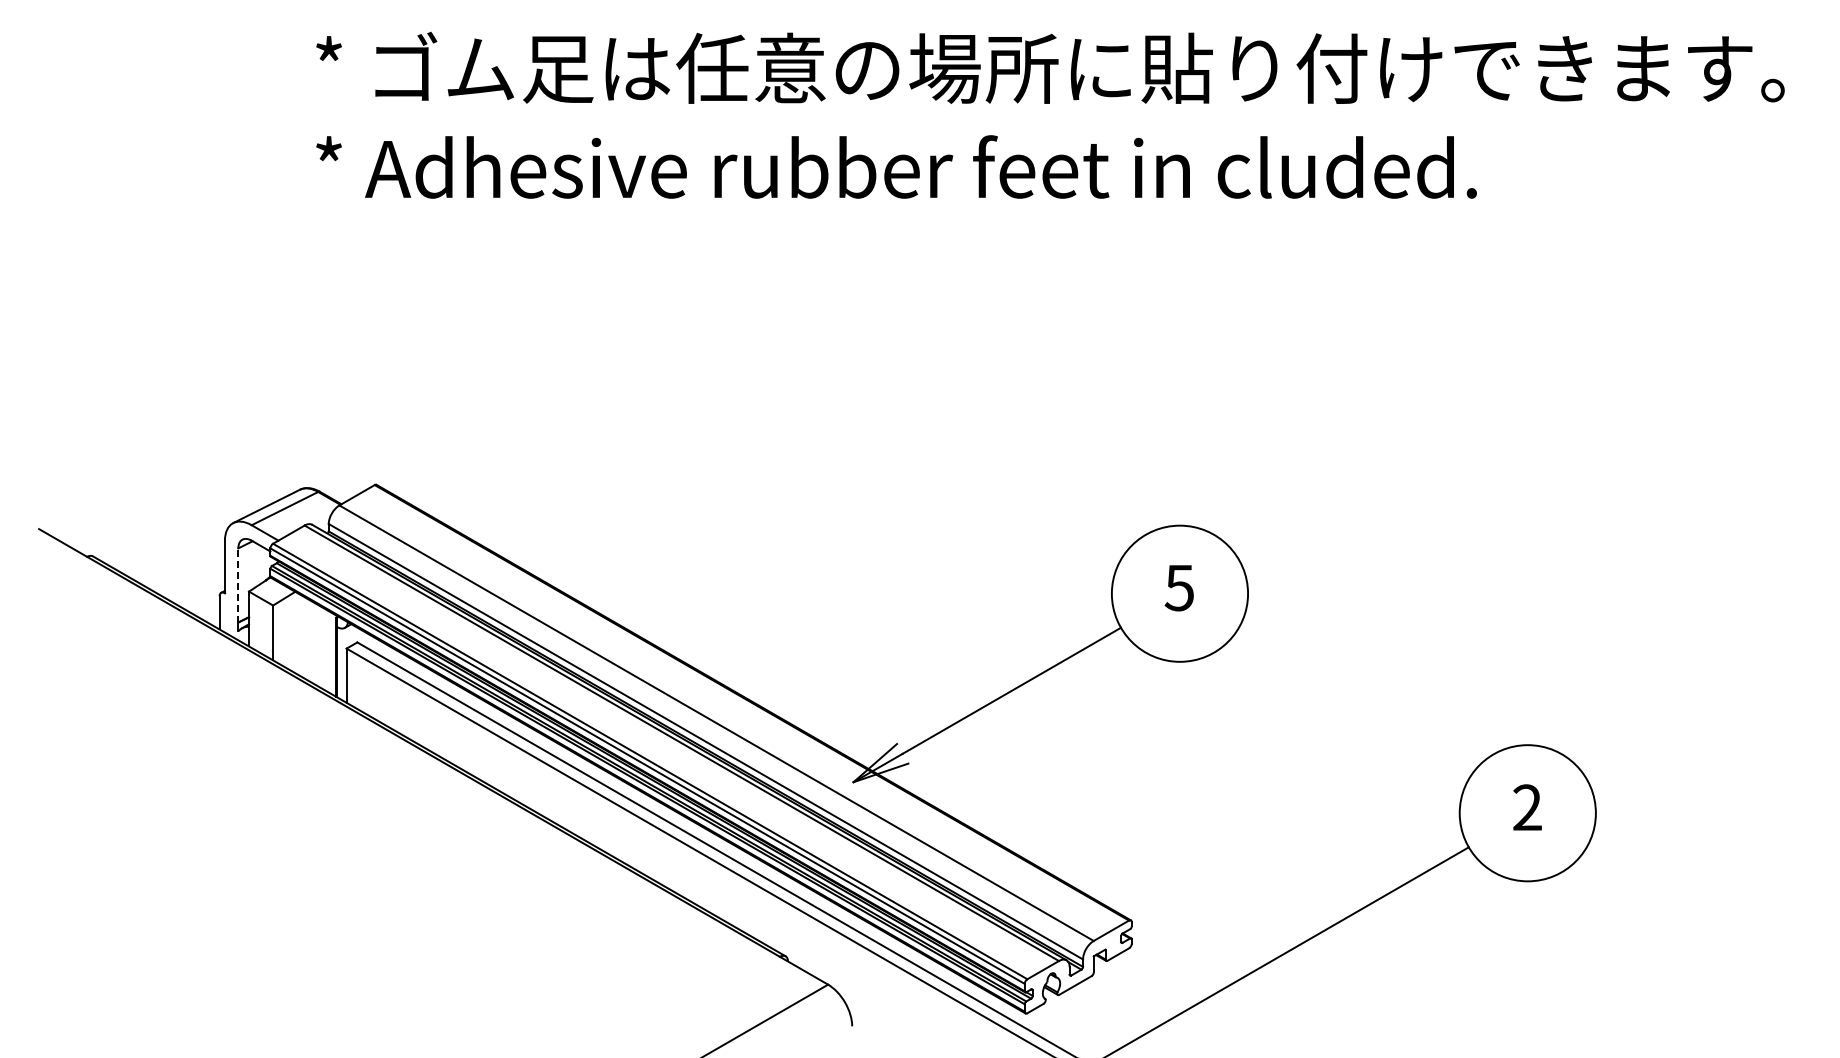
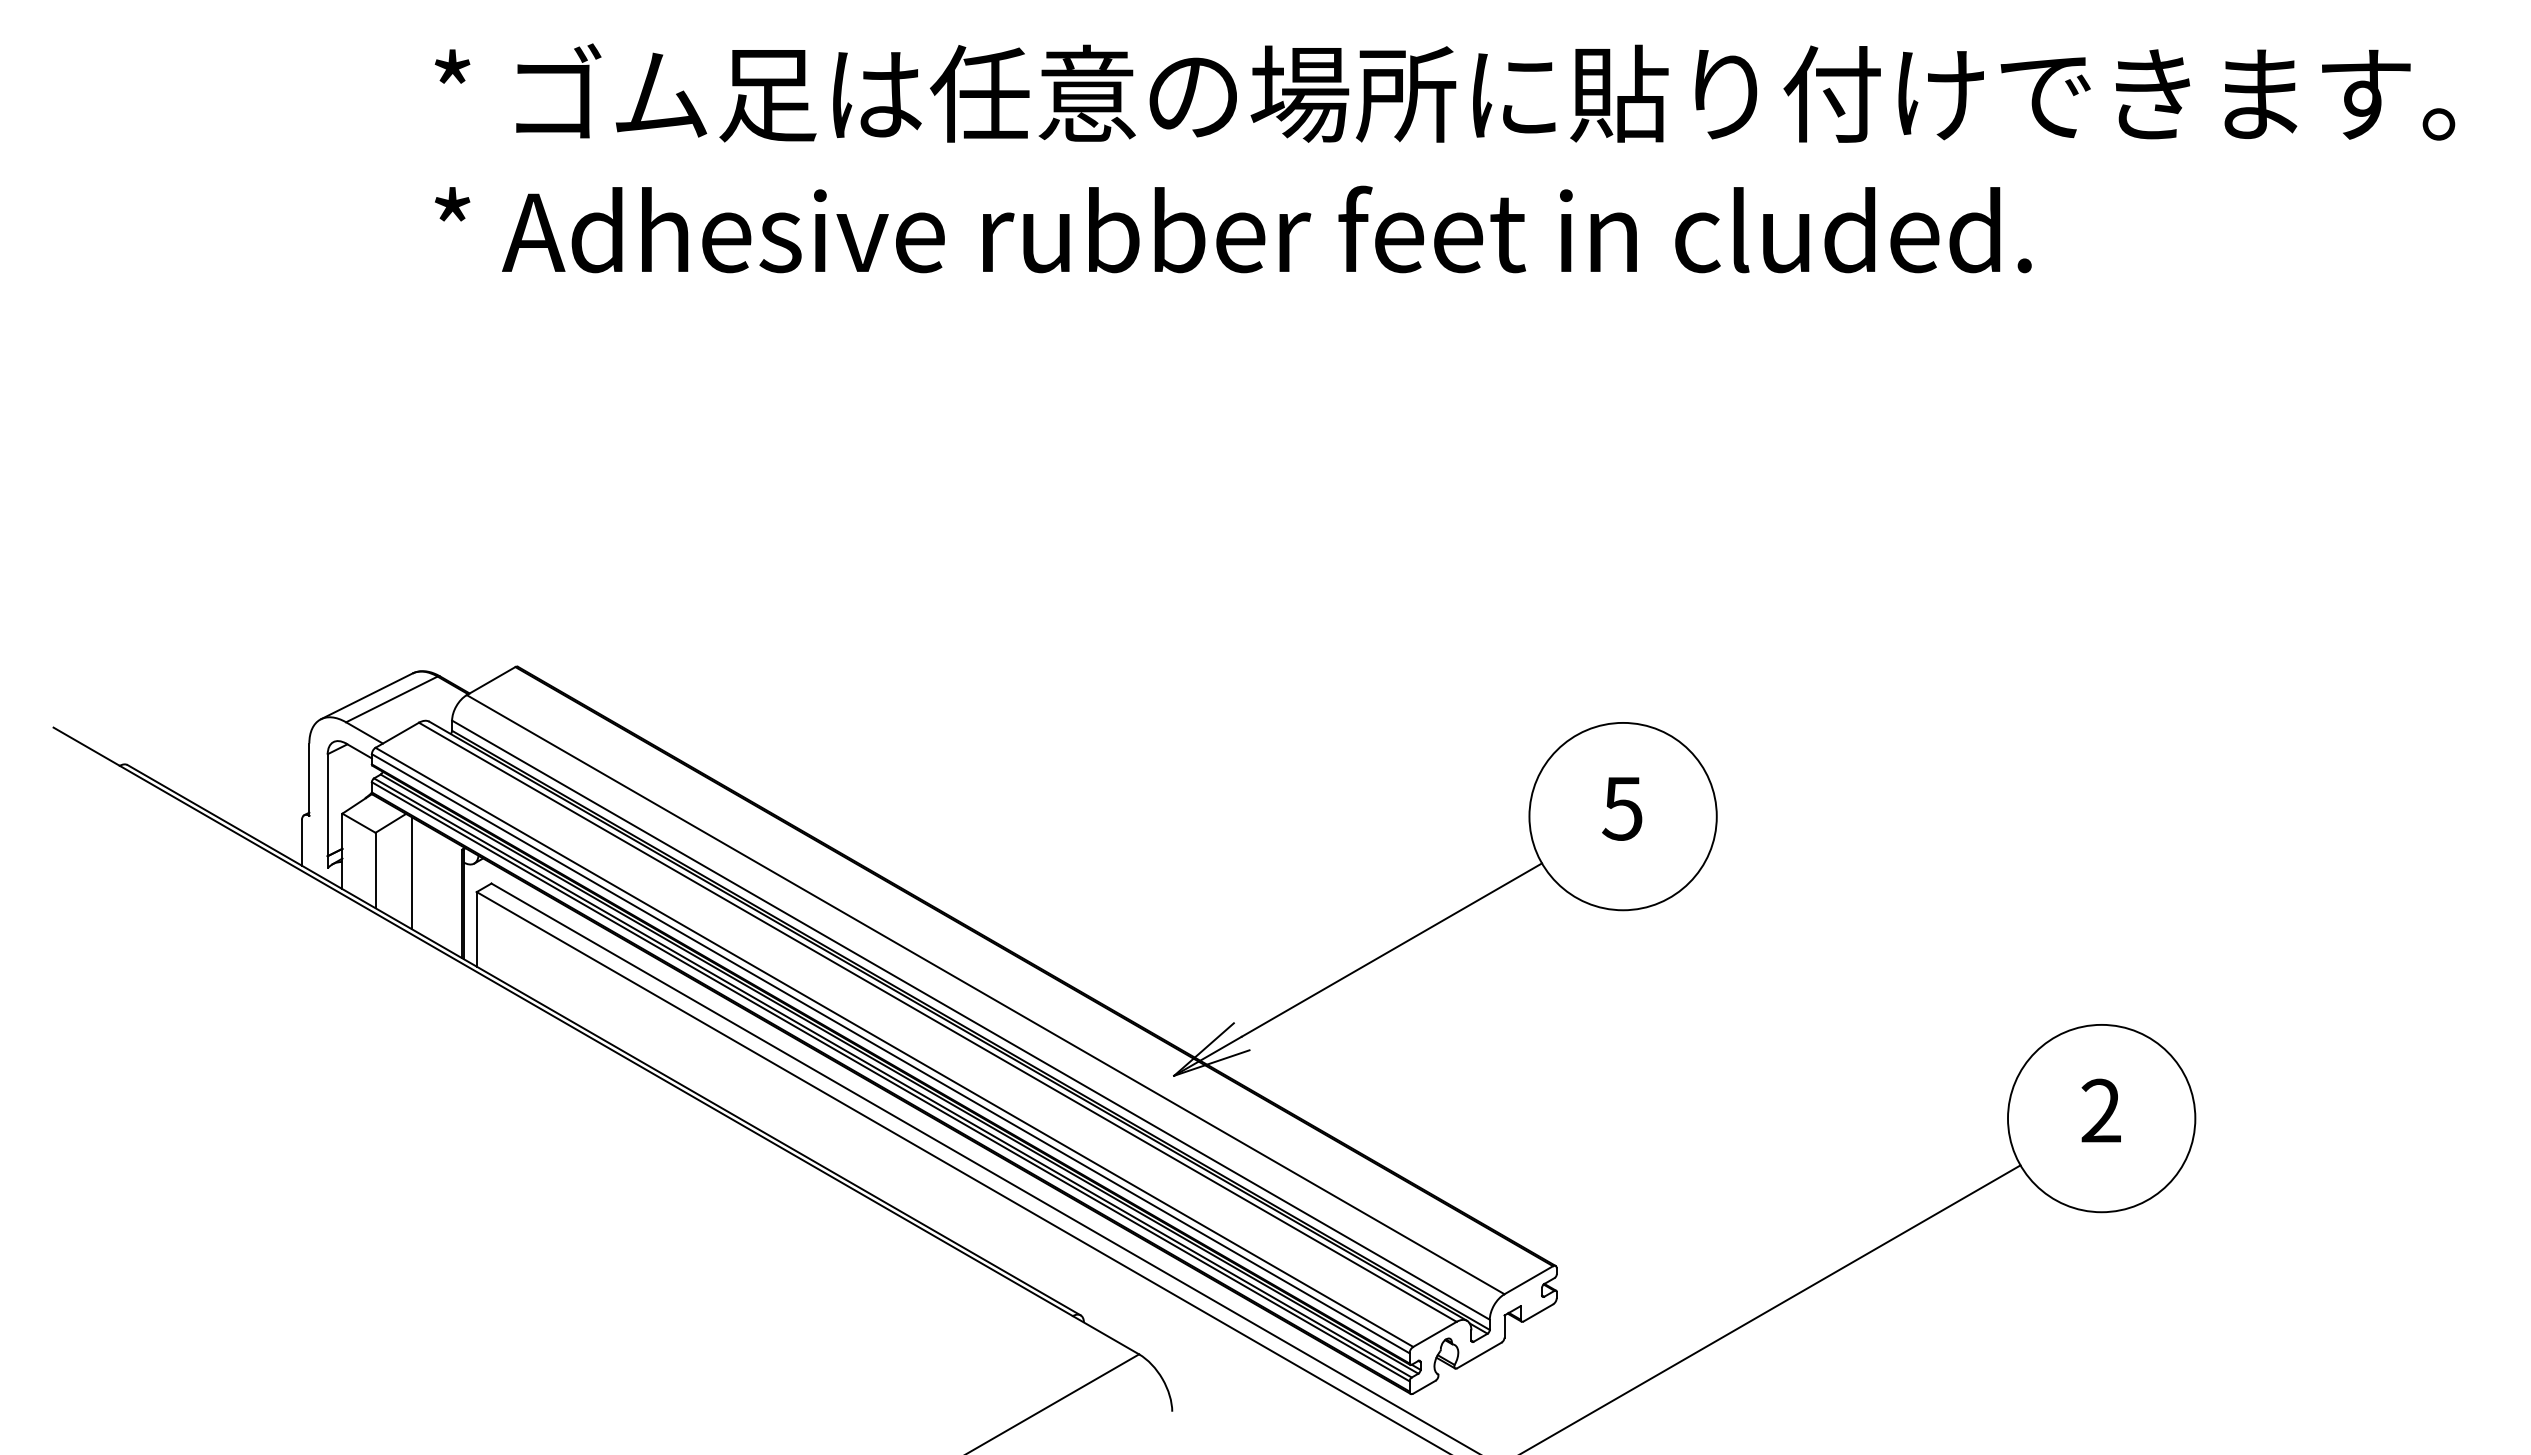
line: (238, 584) -> (327, 803), dashed -> solid
line: (299, 634) -> (411, 872), added

